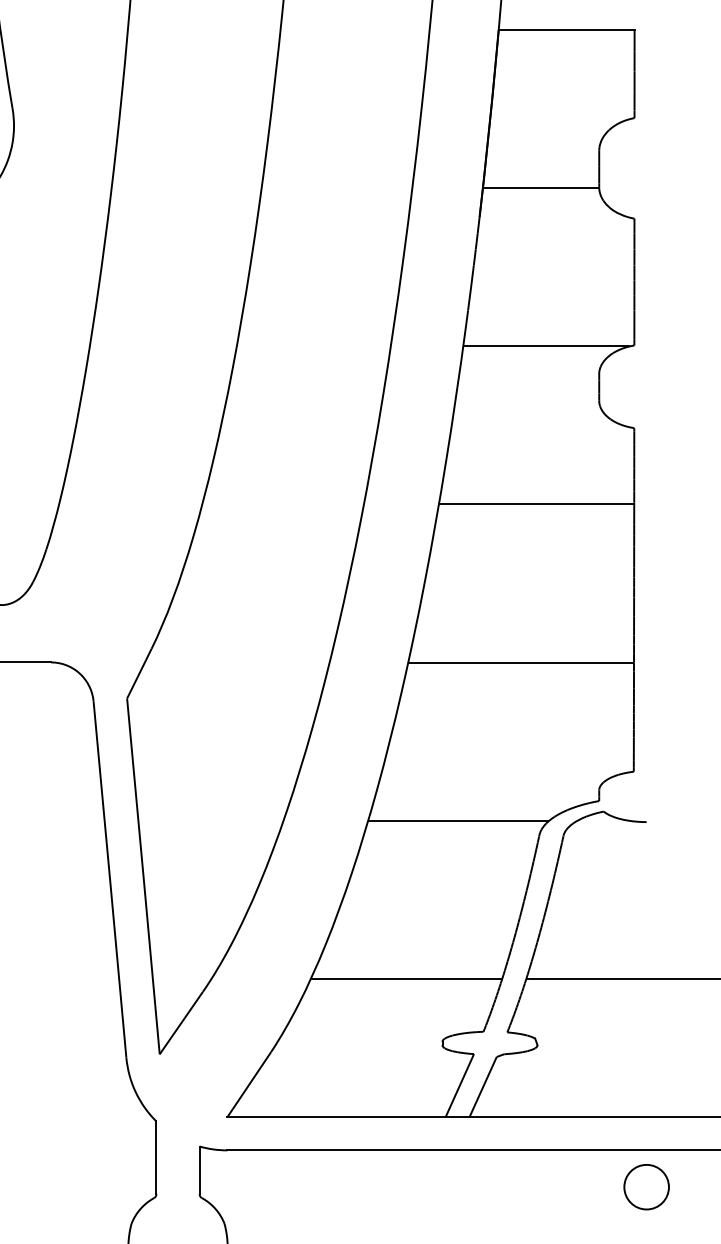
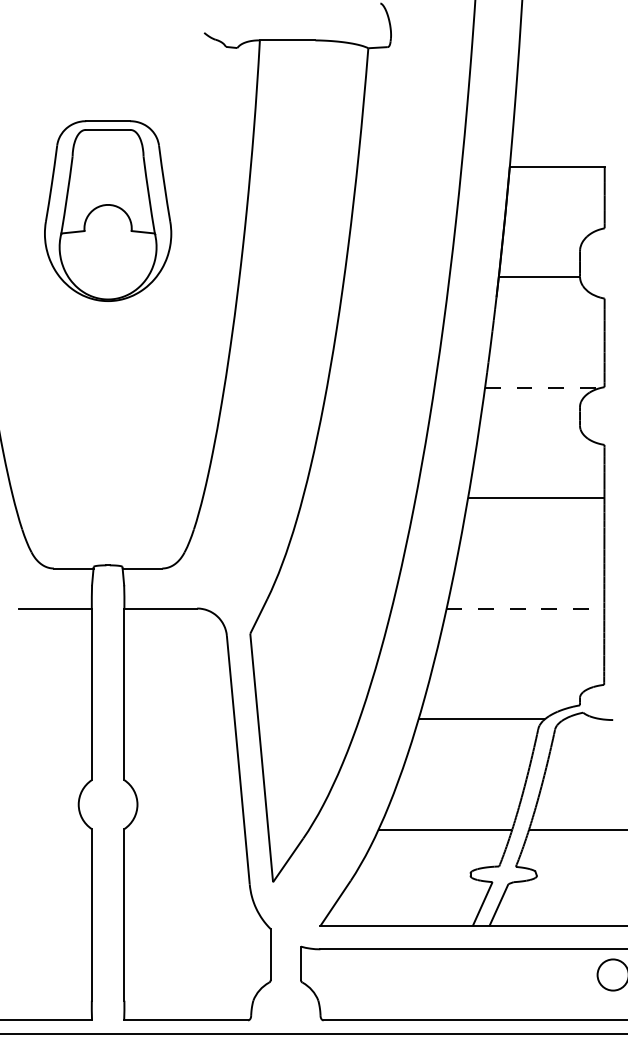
line: (546, 345) -> (543, 387), solid -> dashed
line: (521, 662) -> (525, 608), solid -> dashed

